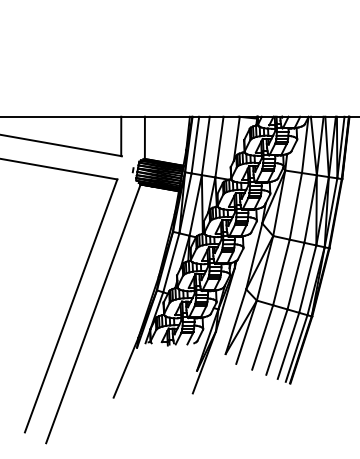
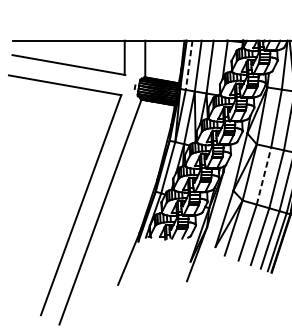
line: (195, 145) -> (189, 65), solid -> dashed
line: (281, 272) -> (264, 176), solid -> dashed

